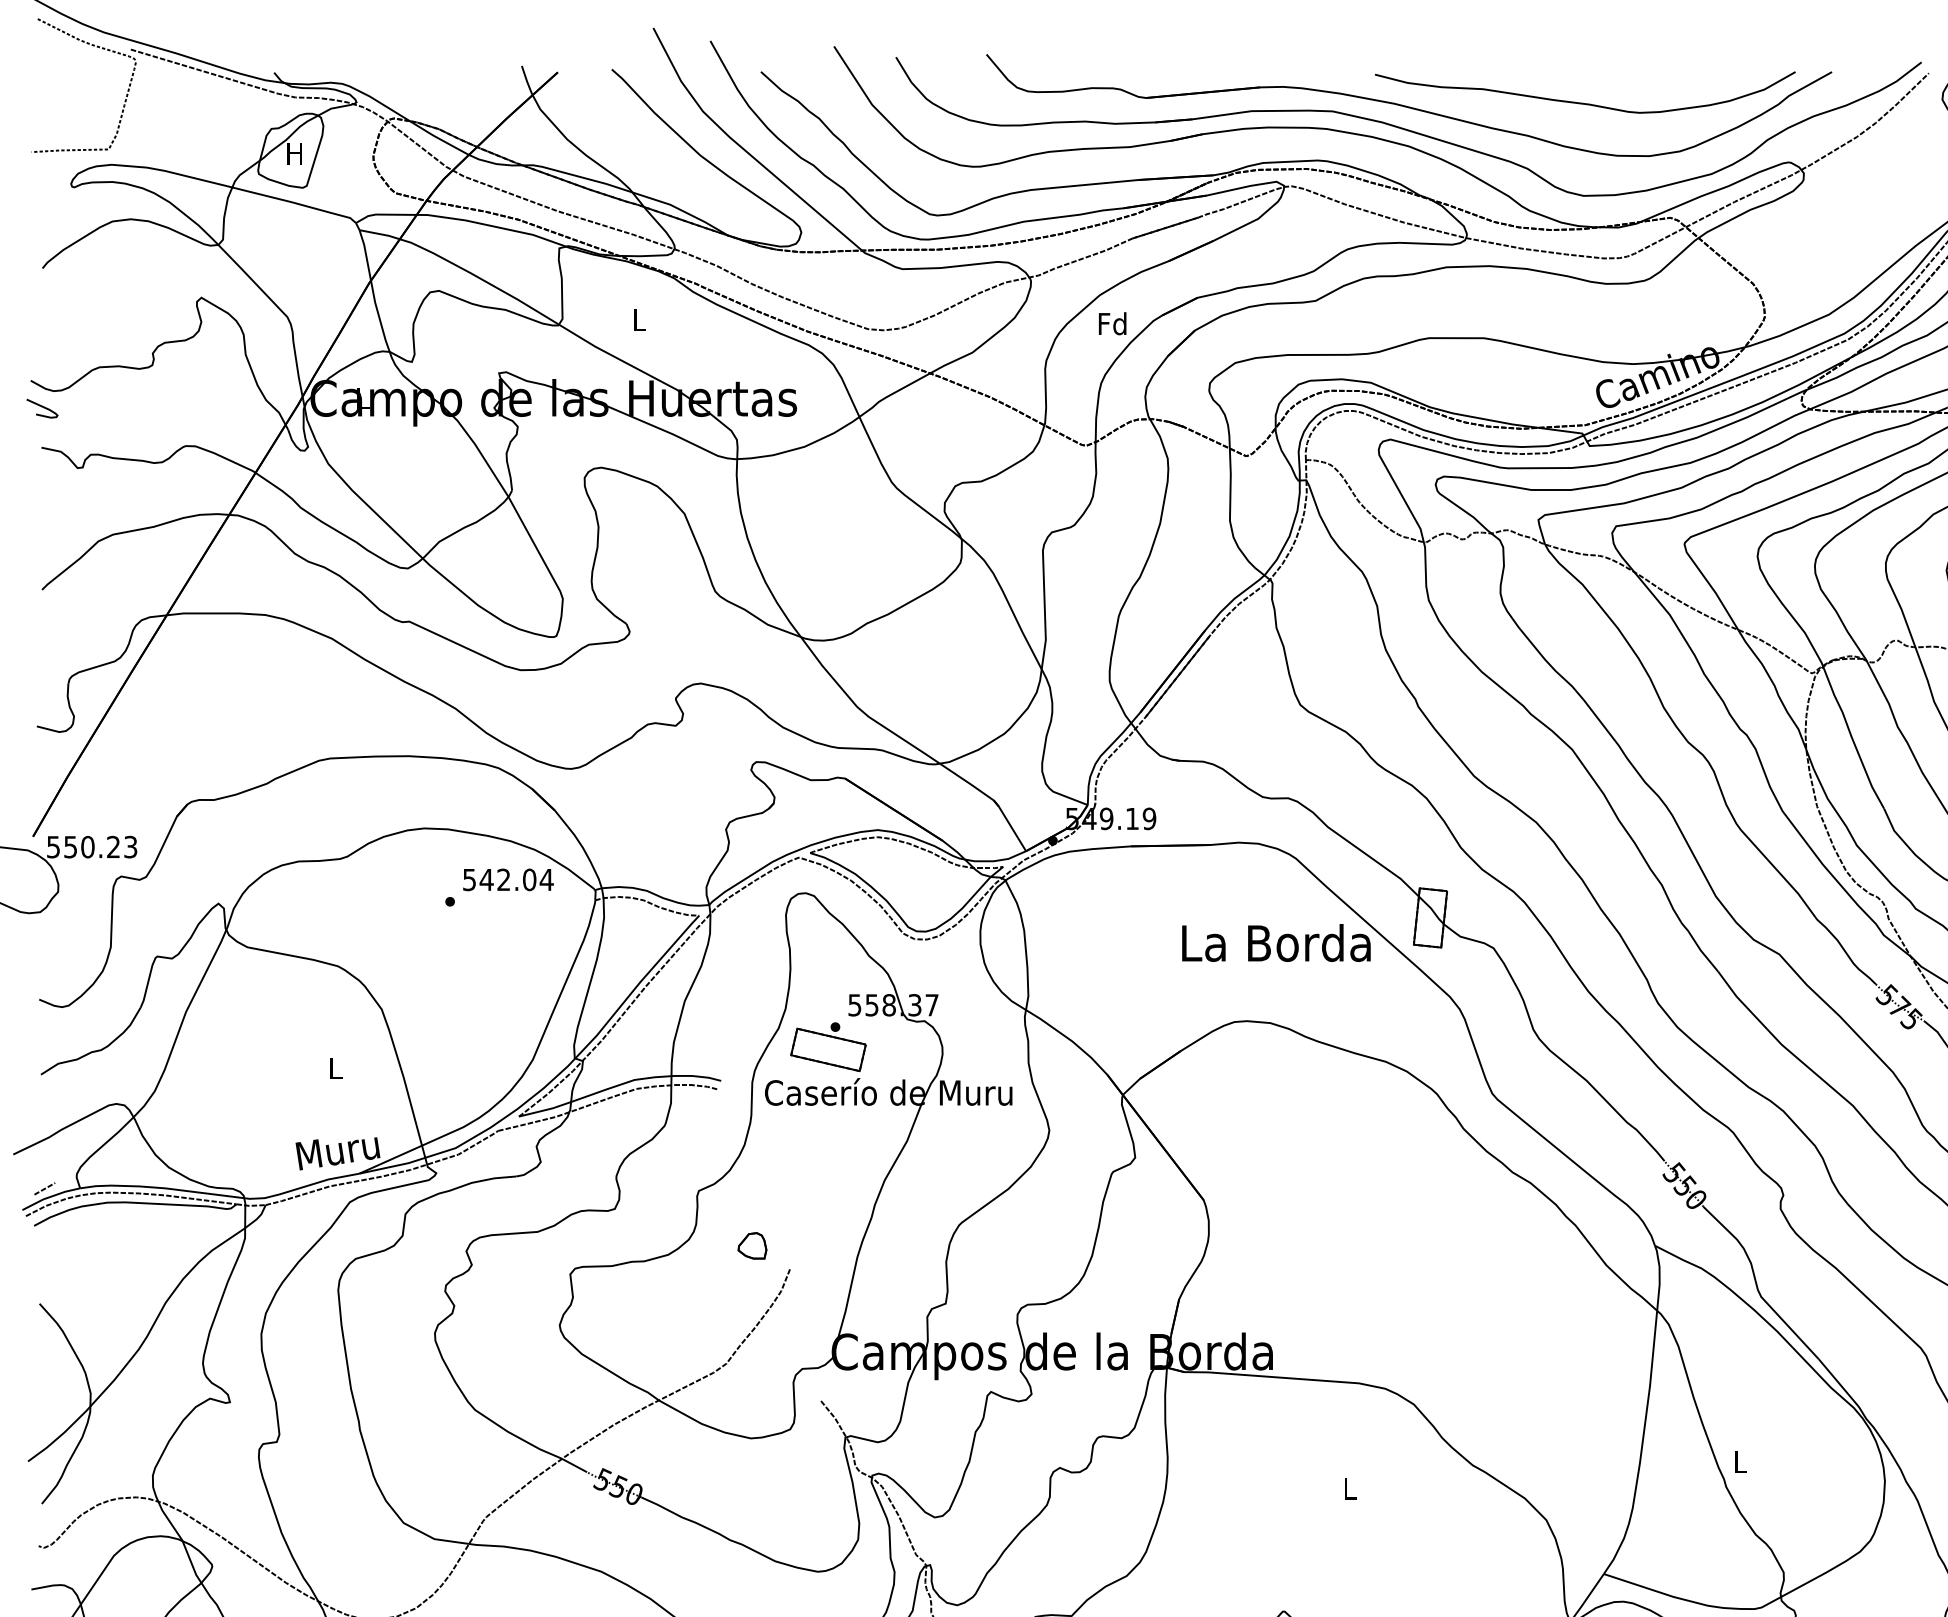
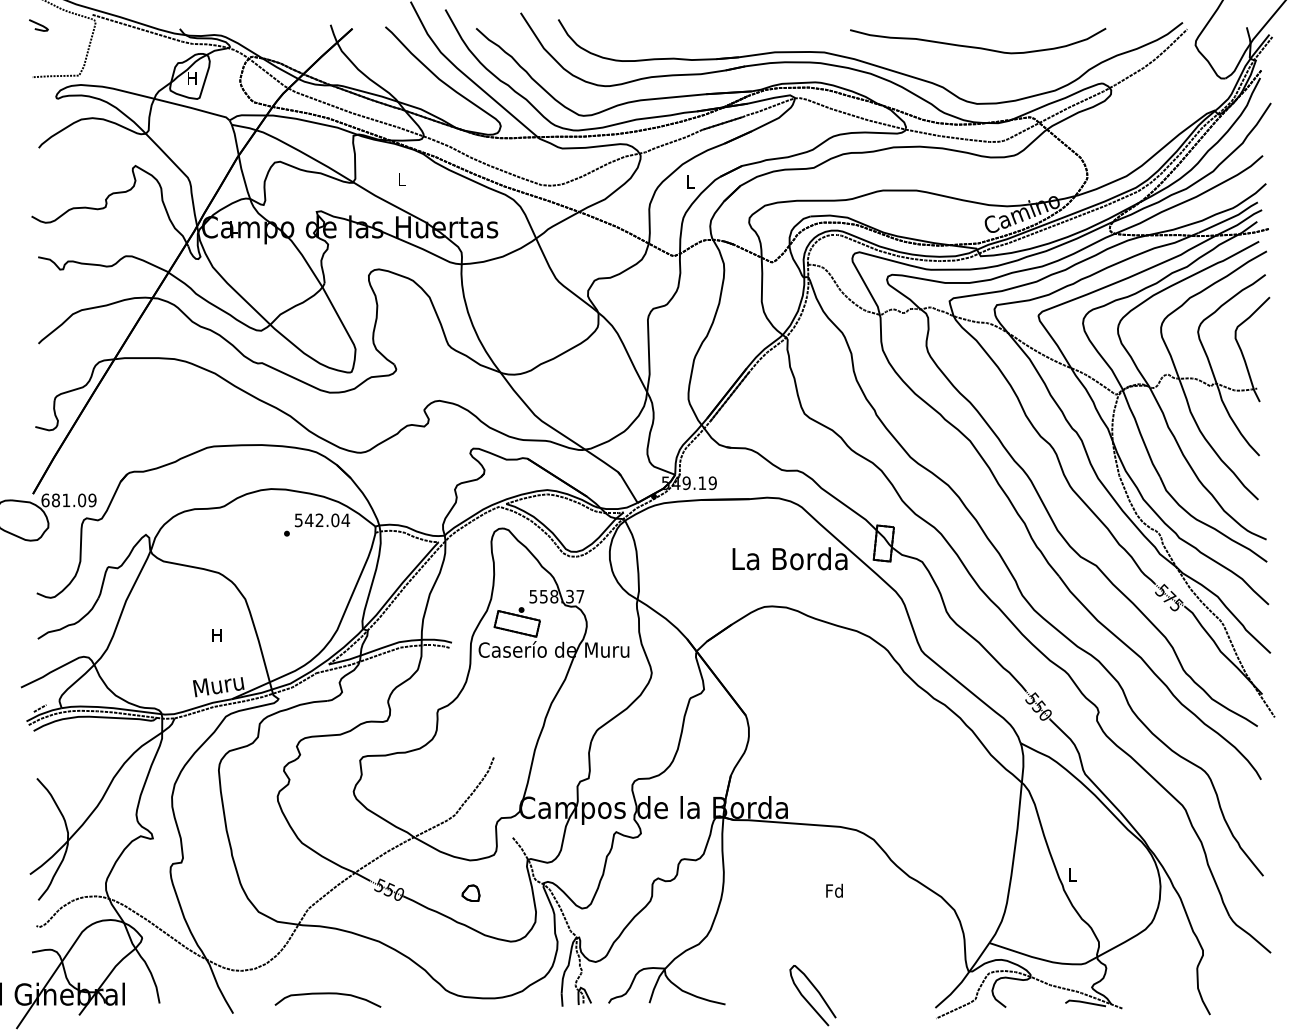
part: (1408, 104) -> (870, 48), removed
text: (1112, 323) -> (690, 181), Fd -> L
curve: (42, 408) -> (38, 25), moved
text: (91, 847) -> (68, 500), 550.23 -> 681.09
text: (334, 1068) -> (216, 635), L -> H
part: (751, 1244) -> (470, 892), moved
text: (1349, 1487) -> (834, 890), L -> Fd

